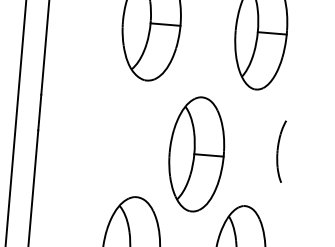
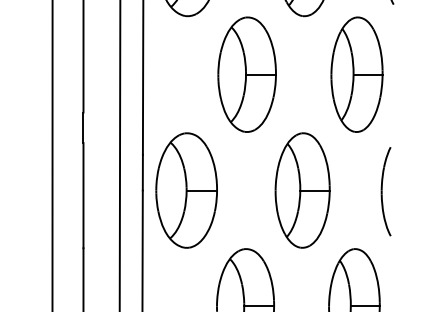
part: (81, 133) -> (186, 190), added
part: (280, 151) -> (385, 191), size x1.43
part: (196, 154) -> (302, 190), moved

